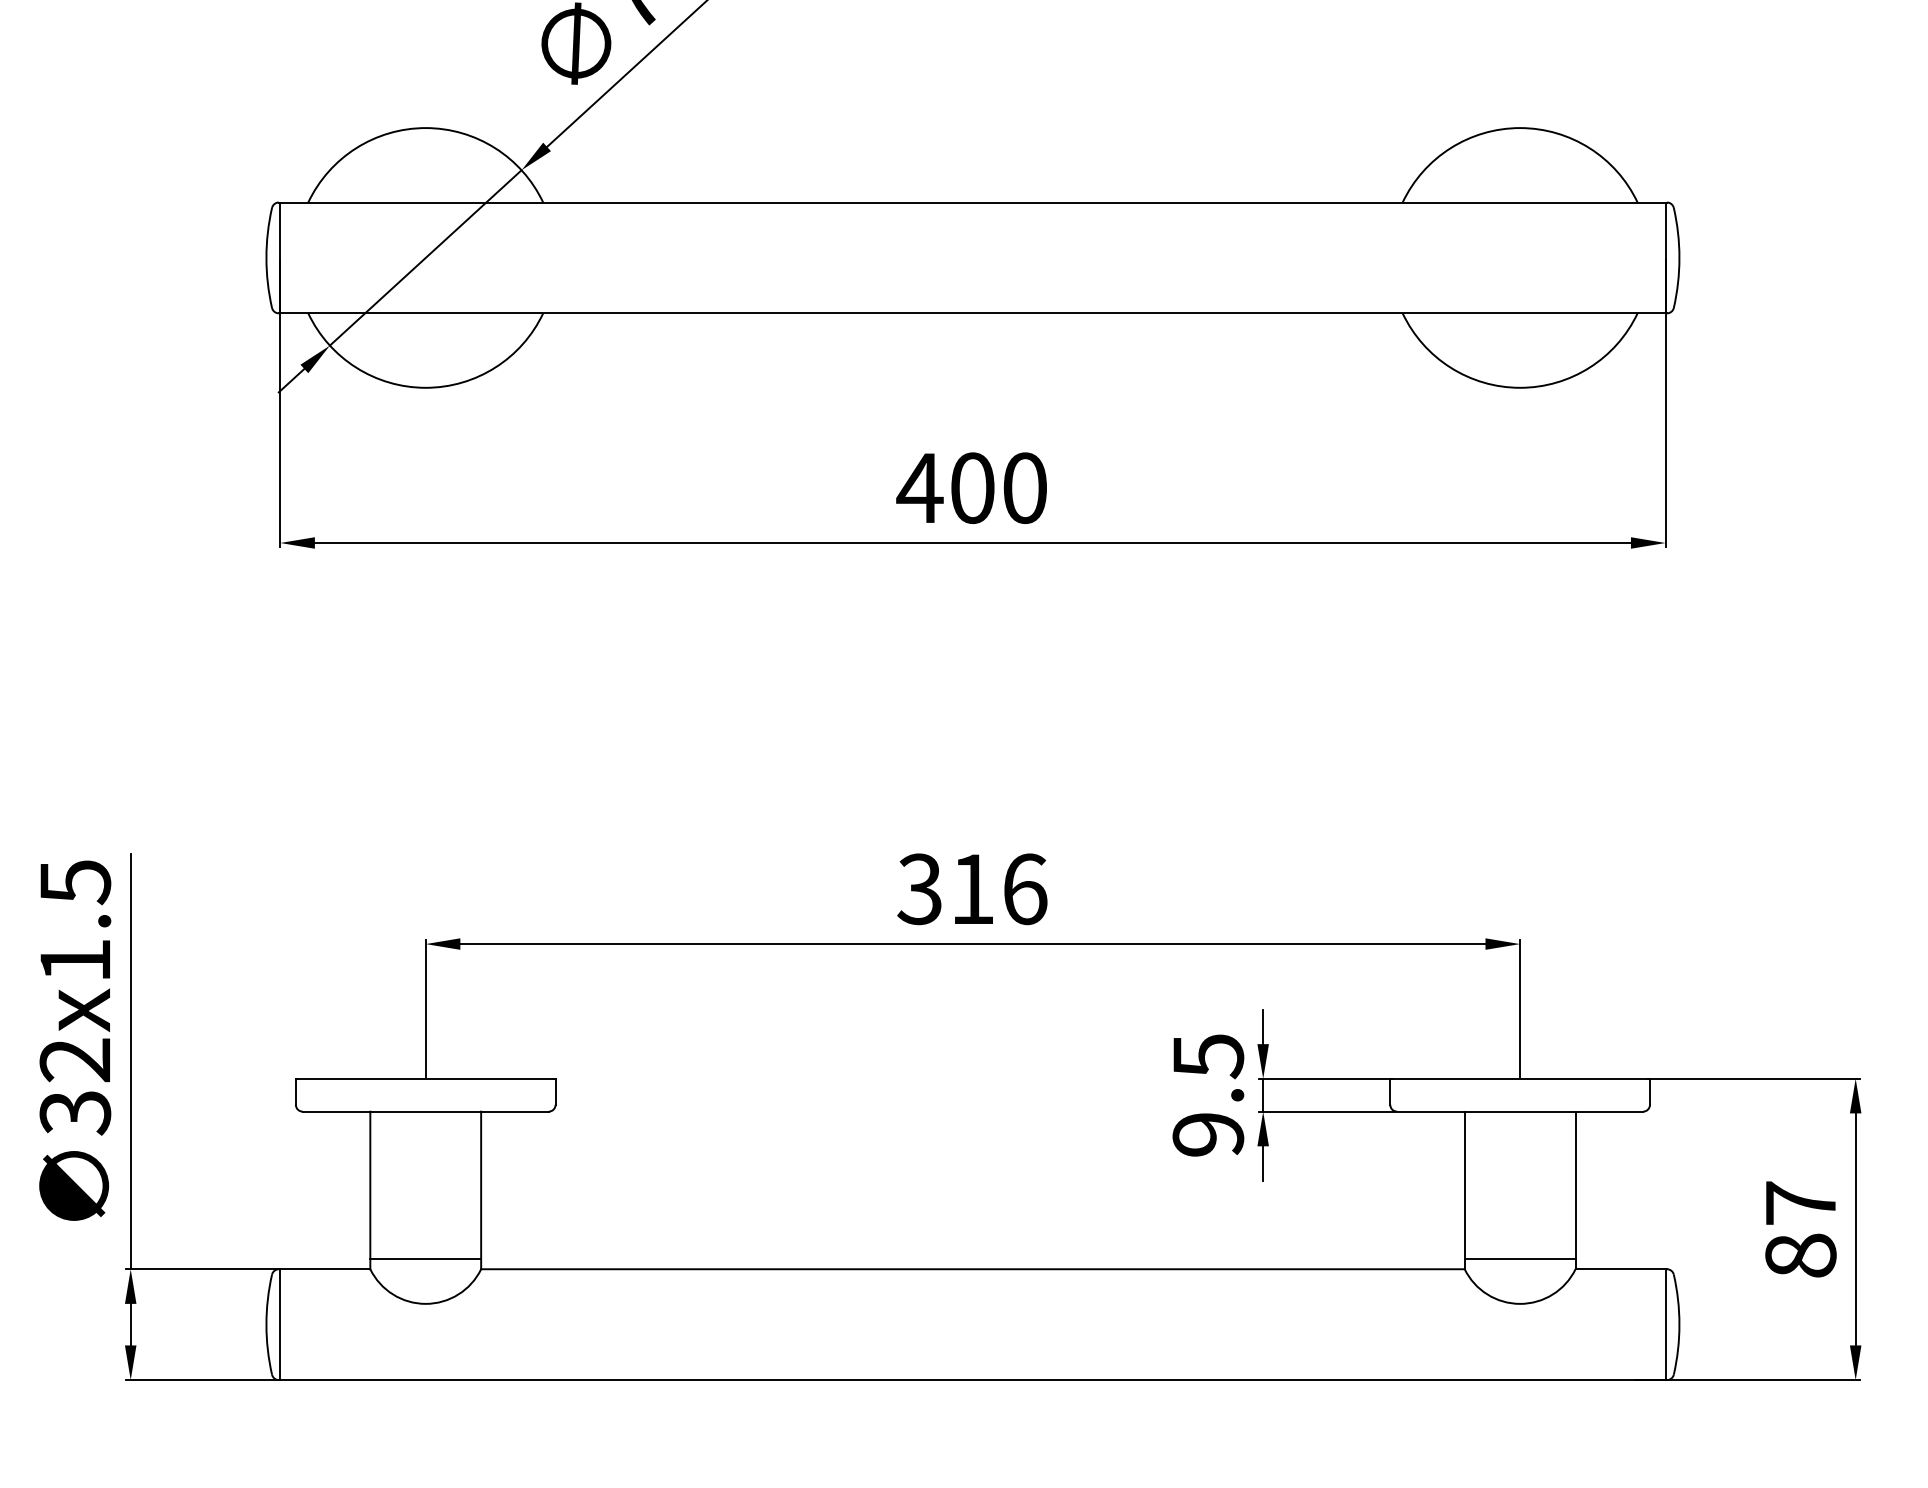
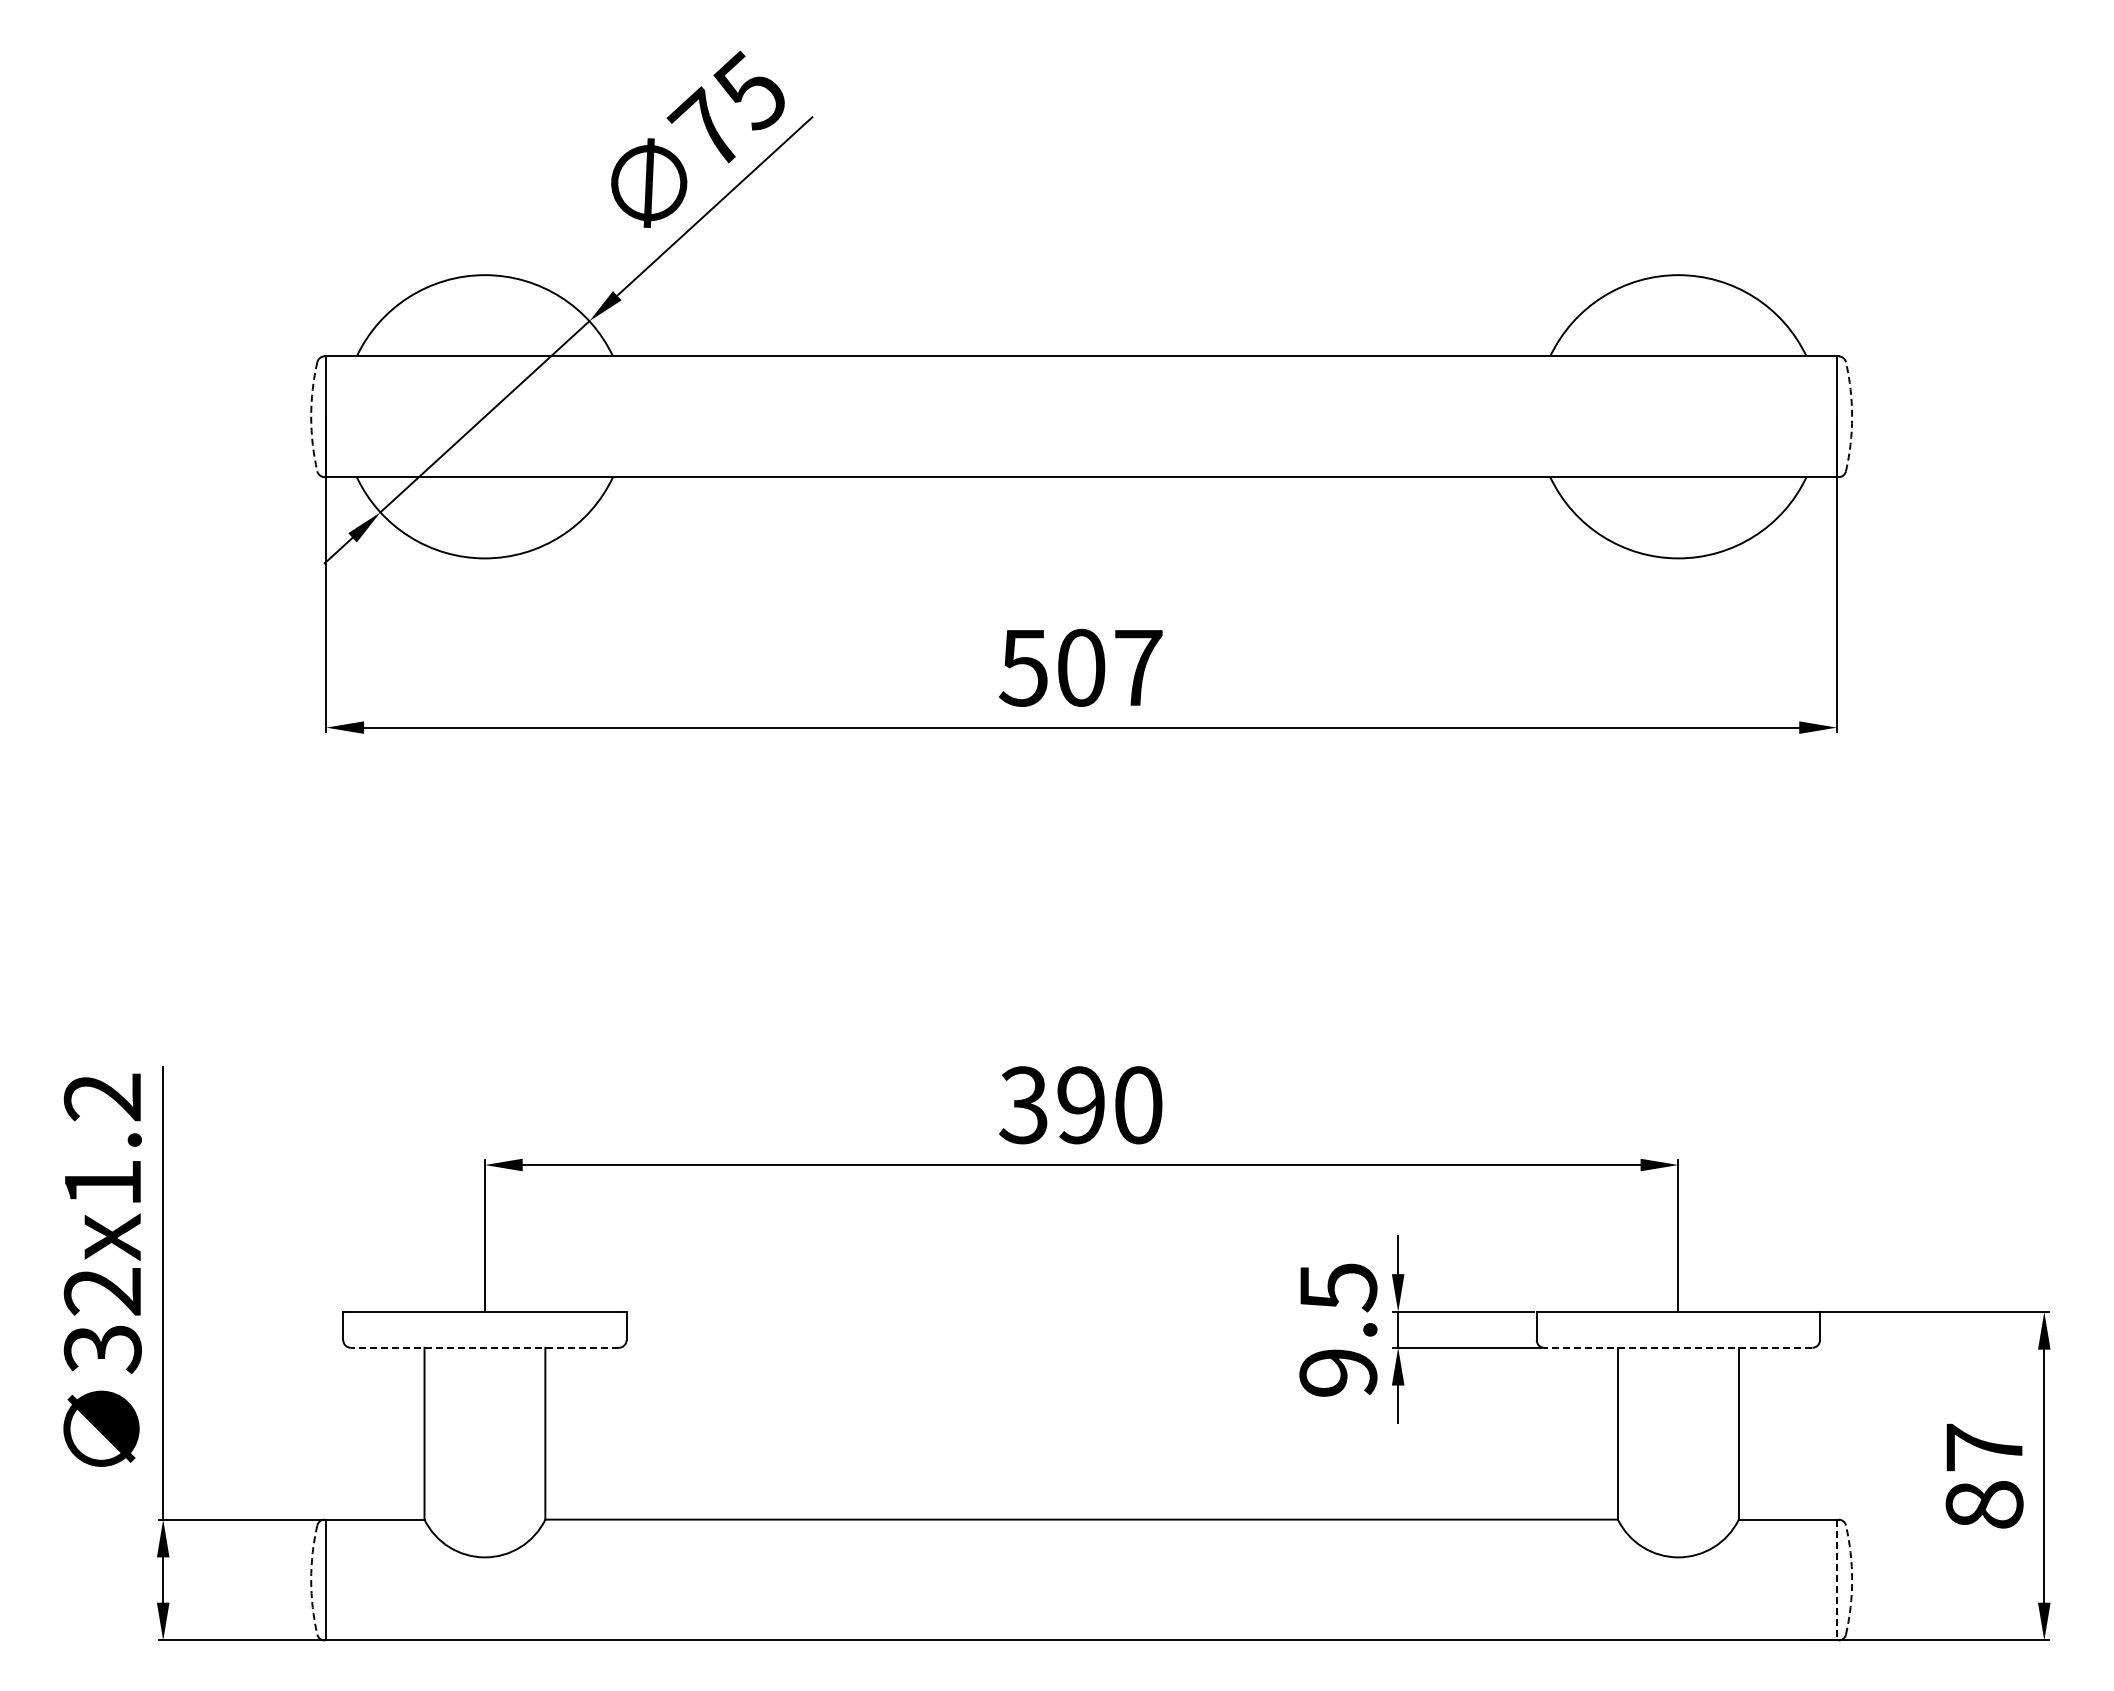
arc: (266, 257) -> (311, 416), solid -> dashed
arc: (1679, 257) -> (1852, 416), solid -> dashed
text: (971, 487) -> (1080, 667), 400 -> 507
text: (75, 882) -> (102, 1097), 32x1.5 -> 32x1.2
text: (998, 889) -> (1109, 1105), 316 -> 390
line: (425, 1111) -> (484, 1347), solid -> dashed
line: (1519, 1111) -> (1677, 1347), solid -> dashed
line: (425, 1259) -> (484, 1508), removed
line: (1519, 1259) -> (1677, 1508), removed
arc: (266, 1325) -> (311, 1580), solid -> dashed
line: (1666, 1325) -> (1837, 1580), solid -> dashed
arc: (1679, 1325) -> (1852, 1580), solid -> dashed

